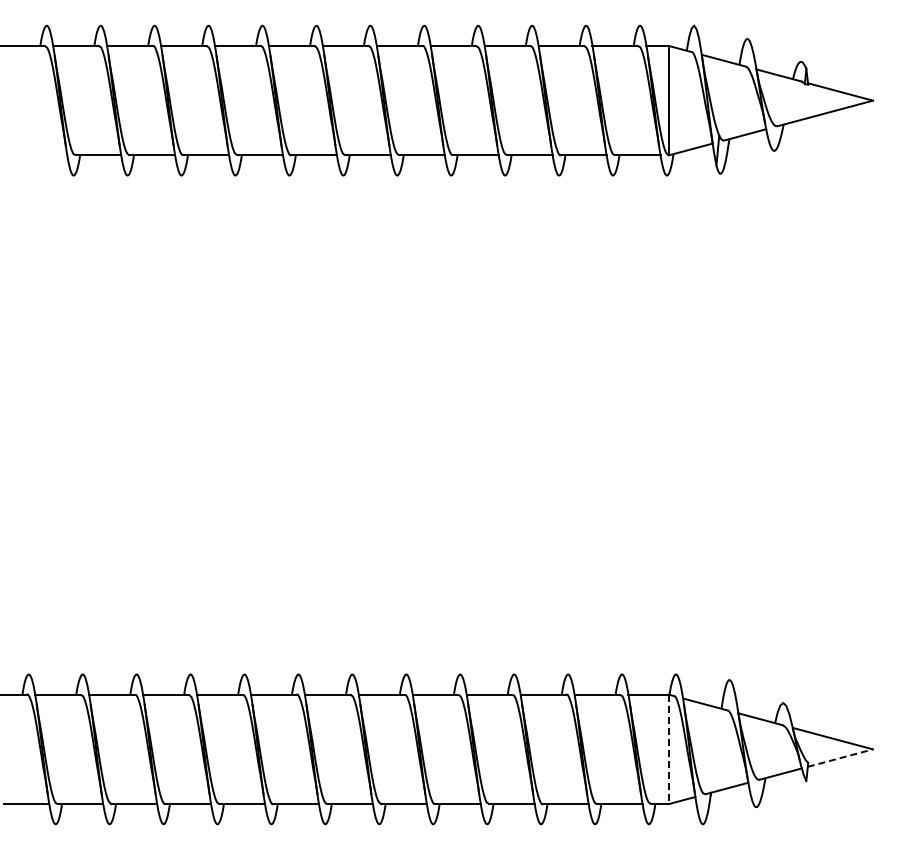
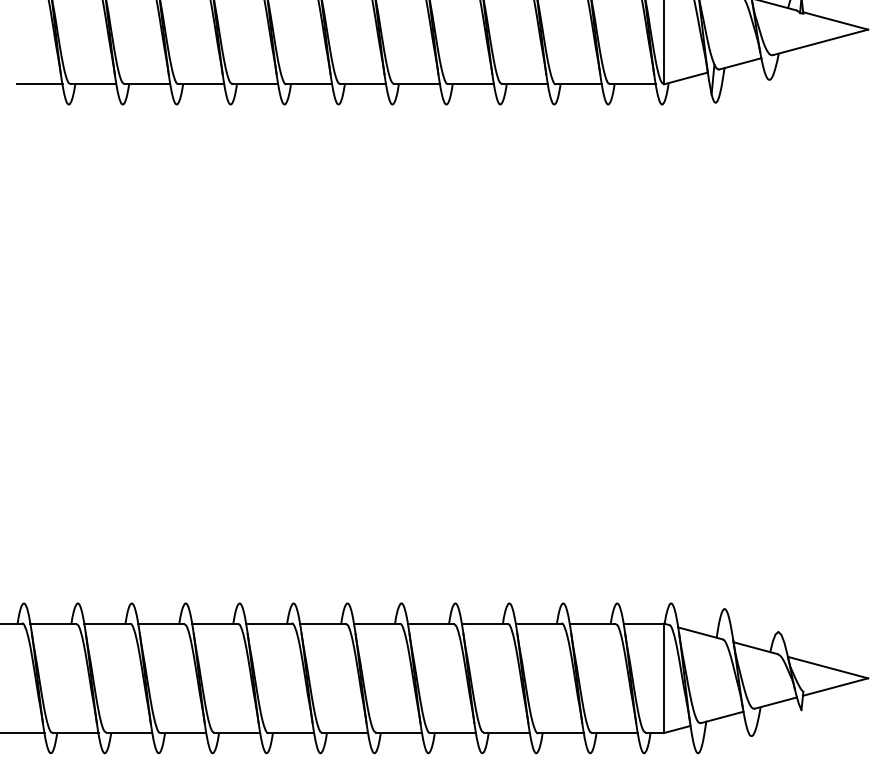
line: (44, 155) -> (39, 84), added
line: (668, 749) -> (663, 678), dashed -> solid
line: (840, 758) -> (835, 687), dashed -> solid

